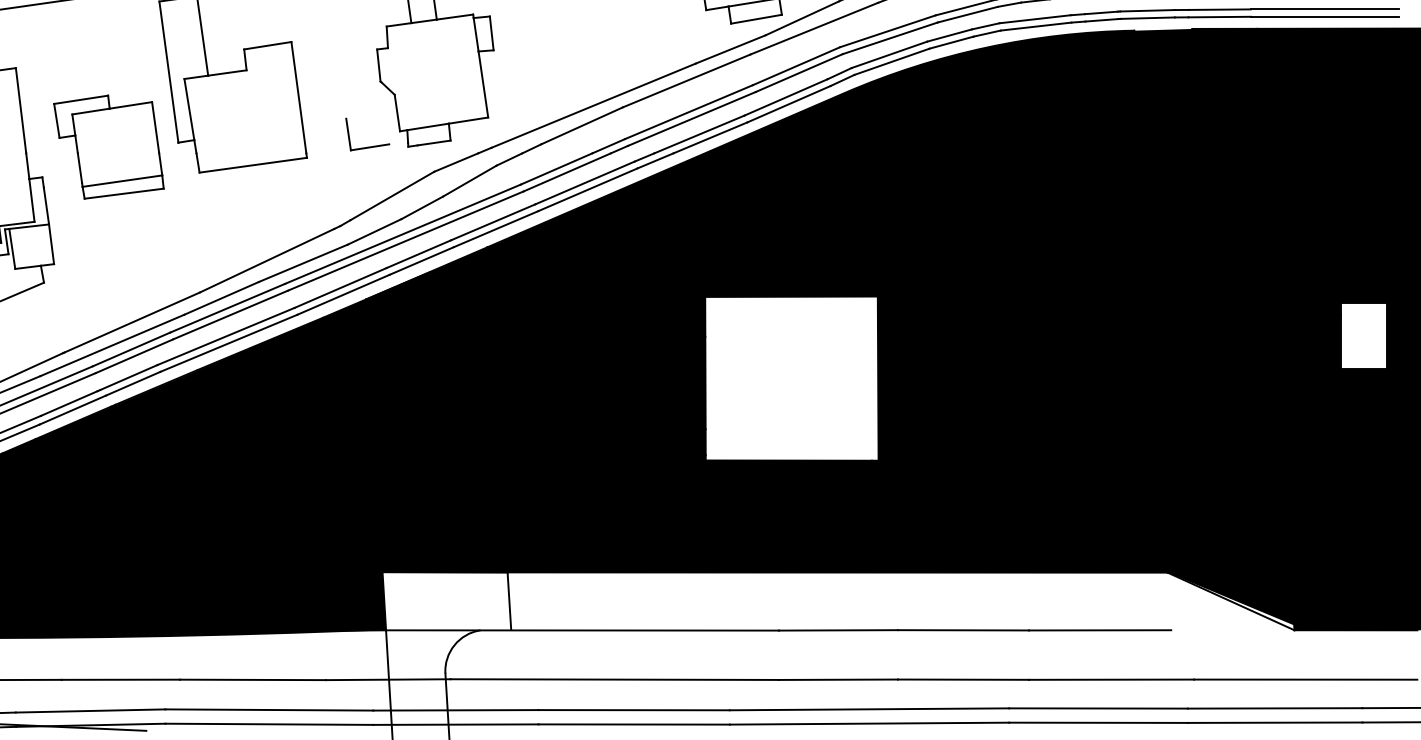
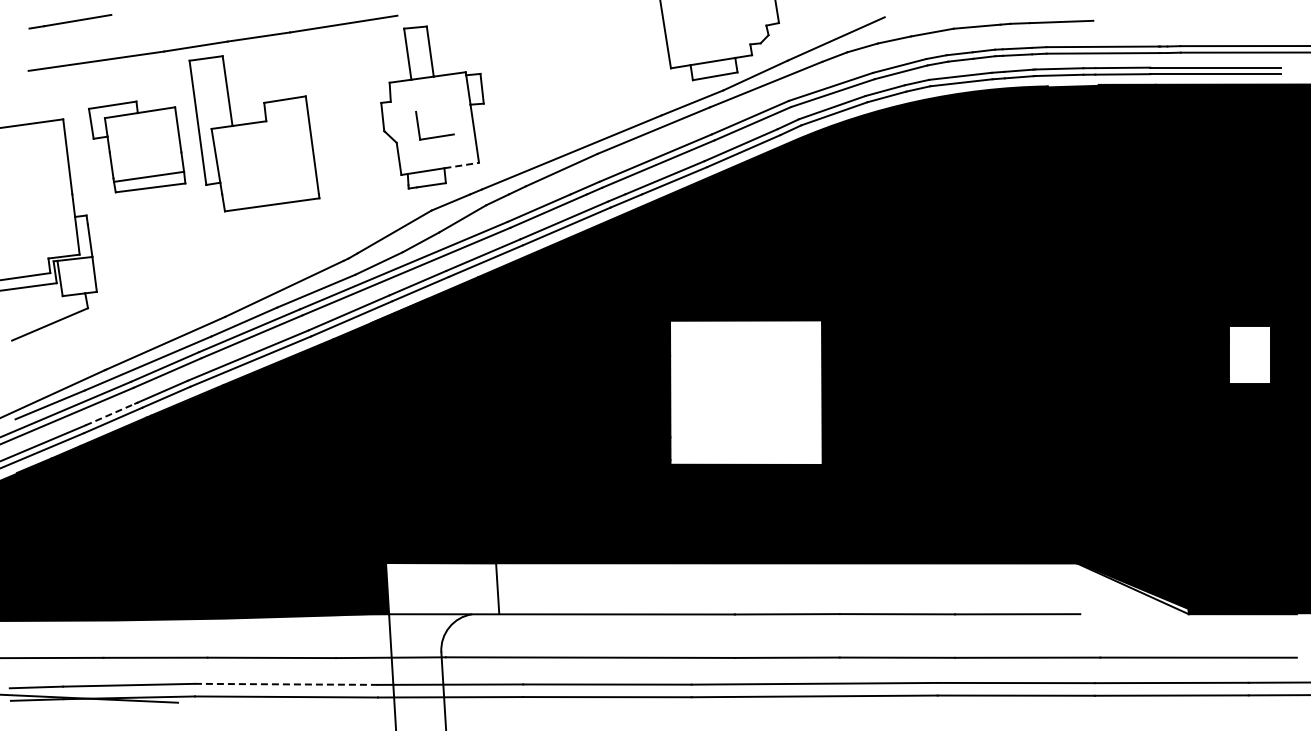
line: (468, 120) -> (461, 165), solid -> dashed
part: (109, 146) -> (137, 146), moved
part: (367, 146) -> (434, 136), moved
line: (69, 403) -> (110, 414), solid -> dashed
line: (269, 710) -> (286, 684), solid -> dashed

